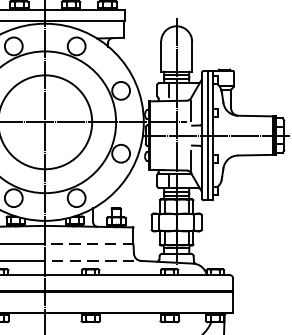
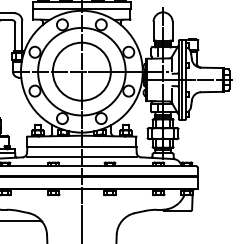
line: (88, 244) -> (108, 147), dashed -> solid
line: (89, 261) -> (109, 157), dashed -> solid

